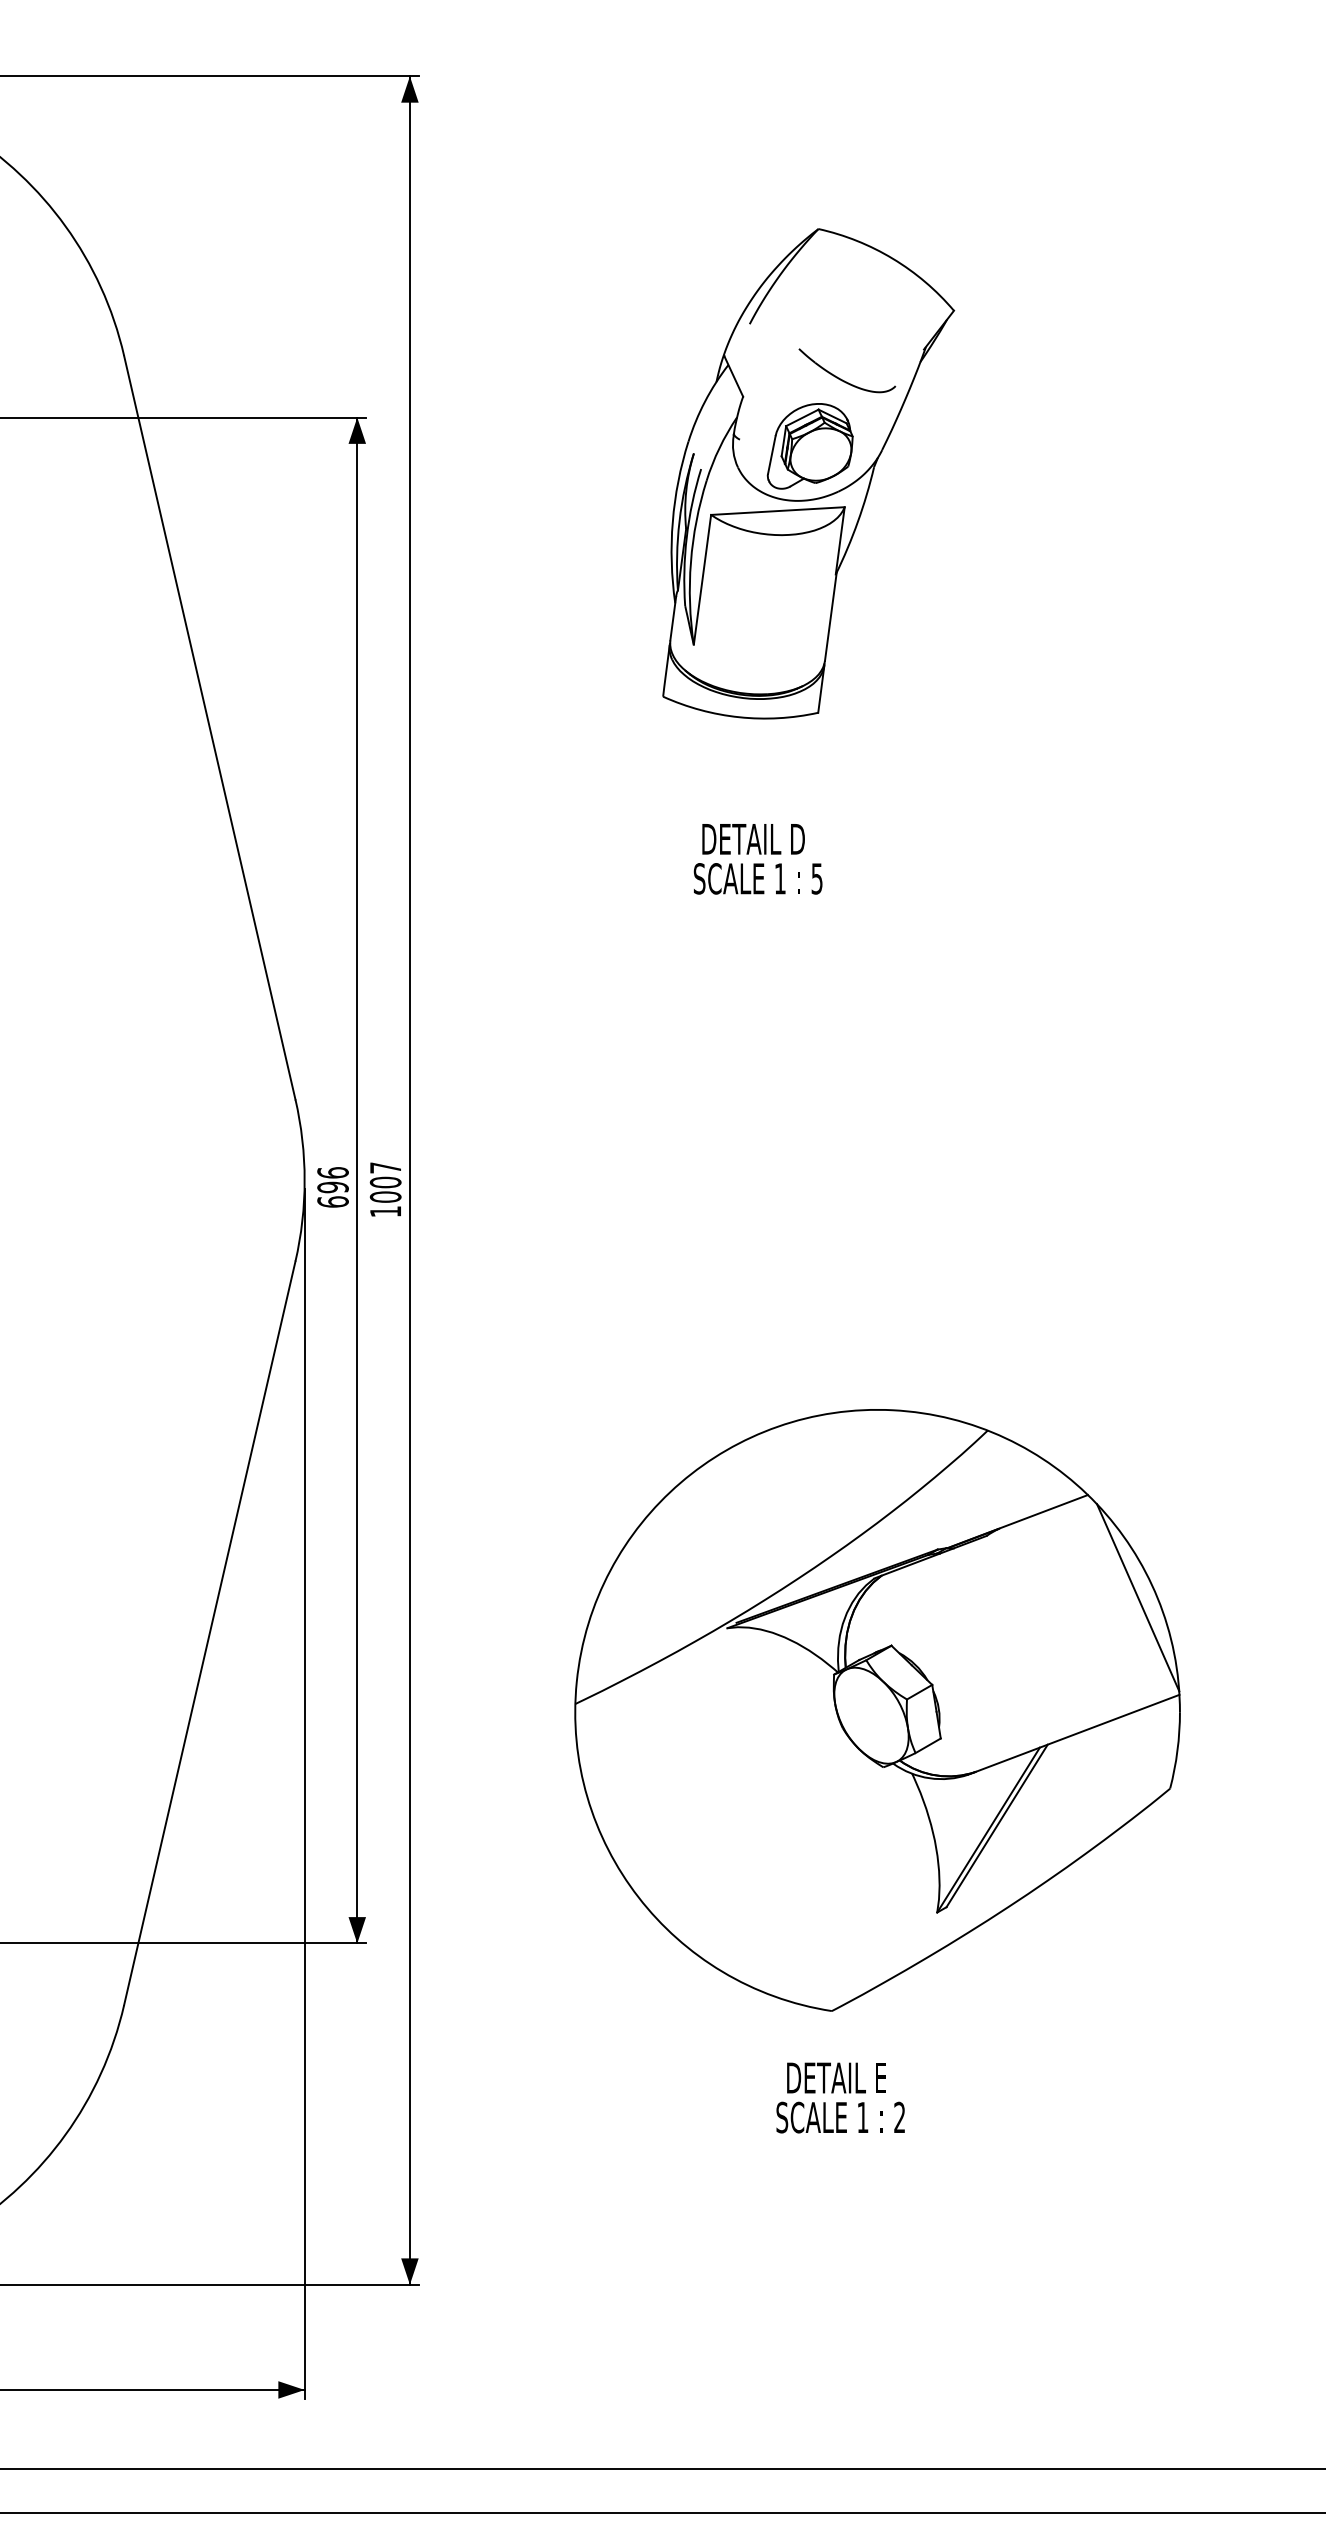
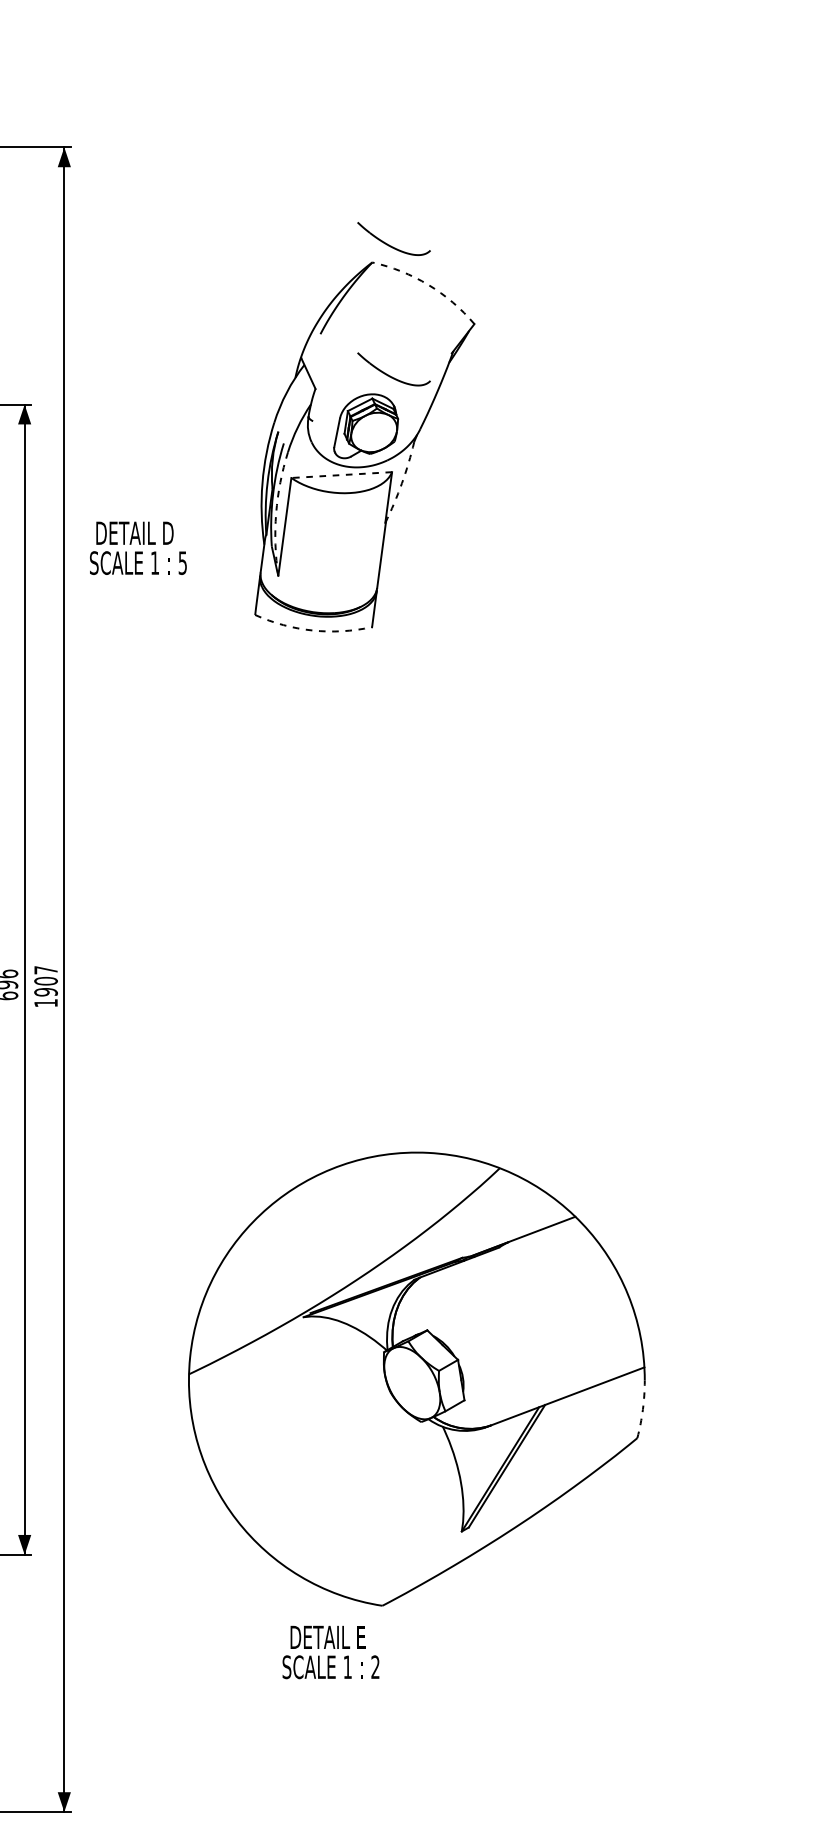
part: (842, 206) -> (390, 245), added
arc: (892, 258) -> (428, 284), solid -> dashed
line: (777, 511) -> (341, 475), solid -> dashed
arc: (857, 521) -> (401, 482), solid -> dashed
arc: (690, 562) -> (275, 513), solid -> dashed
arc: (739, 717) -> (312, 630), solid -> dashed
text: (757, 859) -> (137, 548), moved
text: (385, 1196) -> (45, 991), 1007 -> 1907
line: (1137, 1597) -> (612, 1294), removed
arc: (1177, 1750) -> (642, 1409), solid -> dashed
text: (840, 2097) -> (330, 1652), moved

